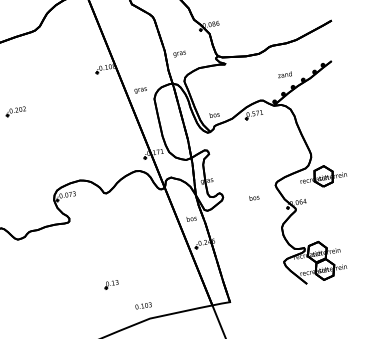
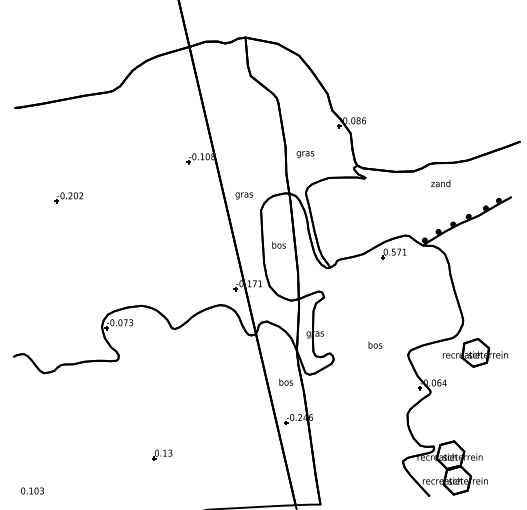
text: (284, 74) -> (440, 183), moved
text: (214, 114) -> (278, 244), moved
text: (254, 197) -> (375, 344), moved
text: (143, 305) -> (32, 490), moved

